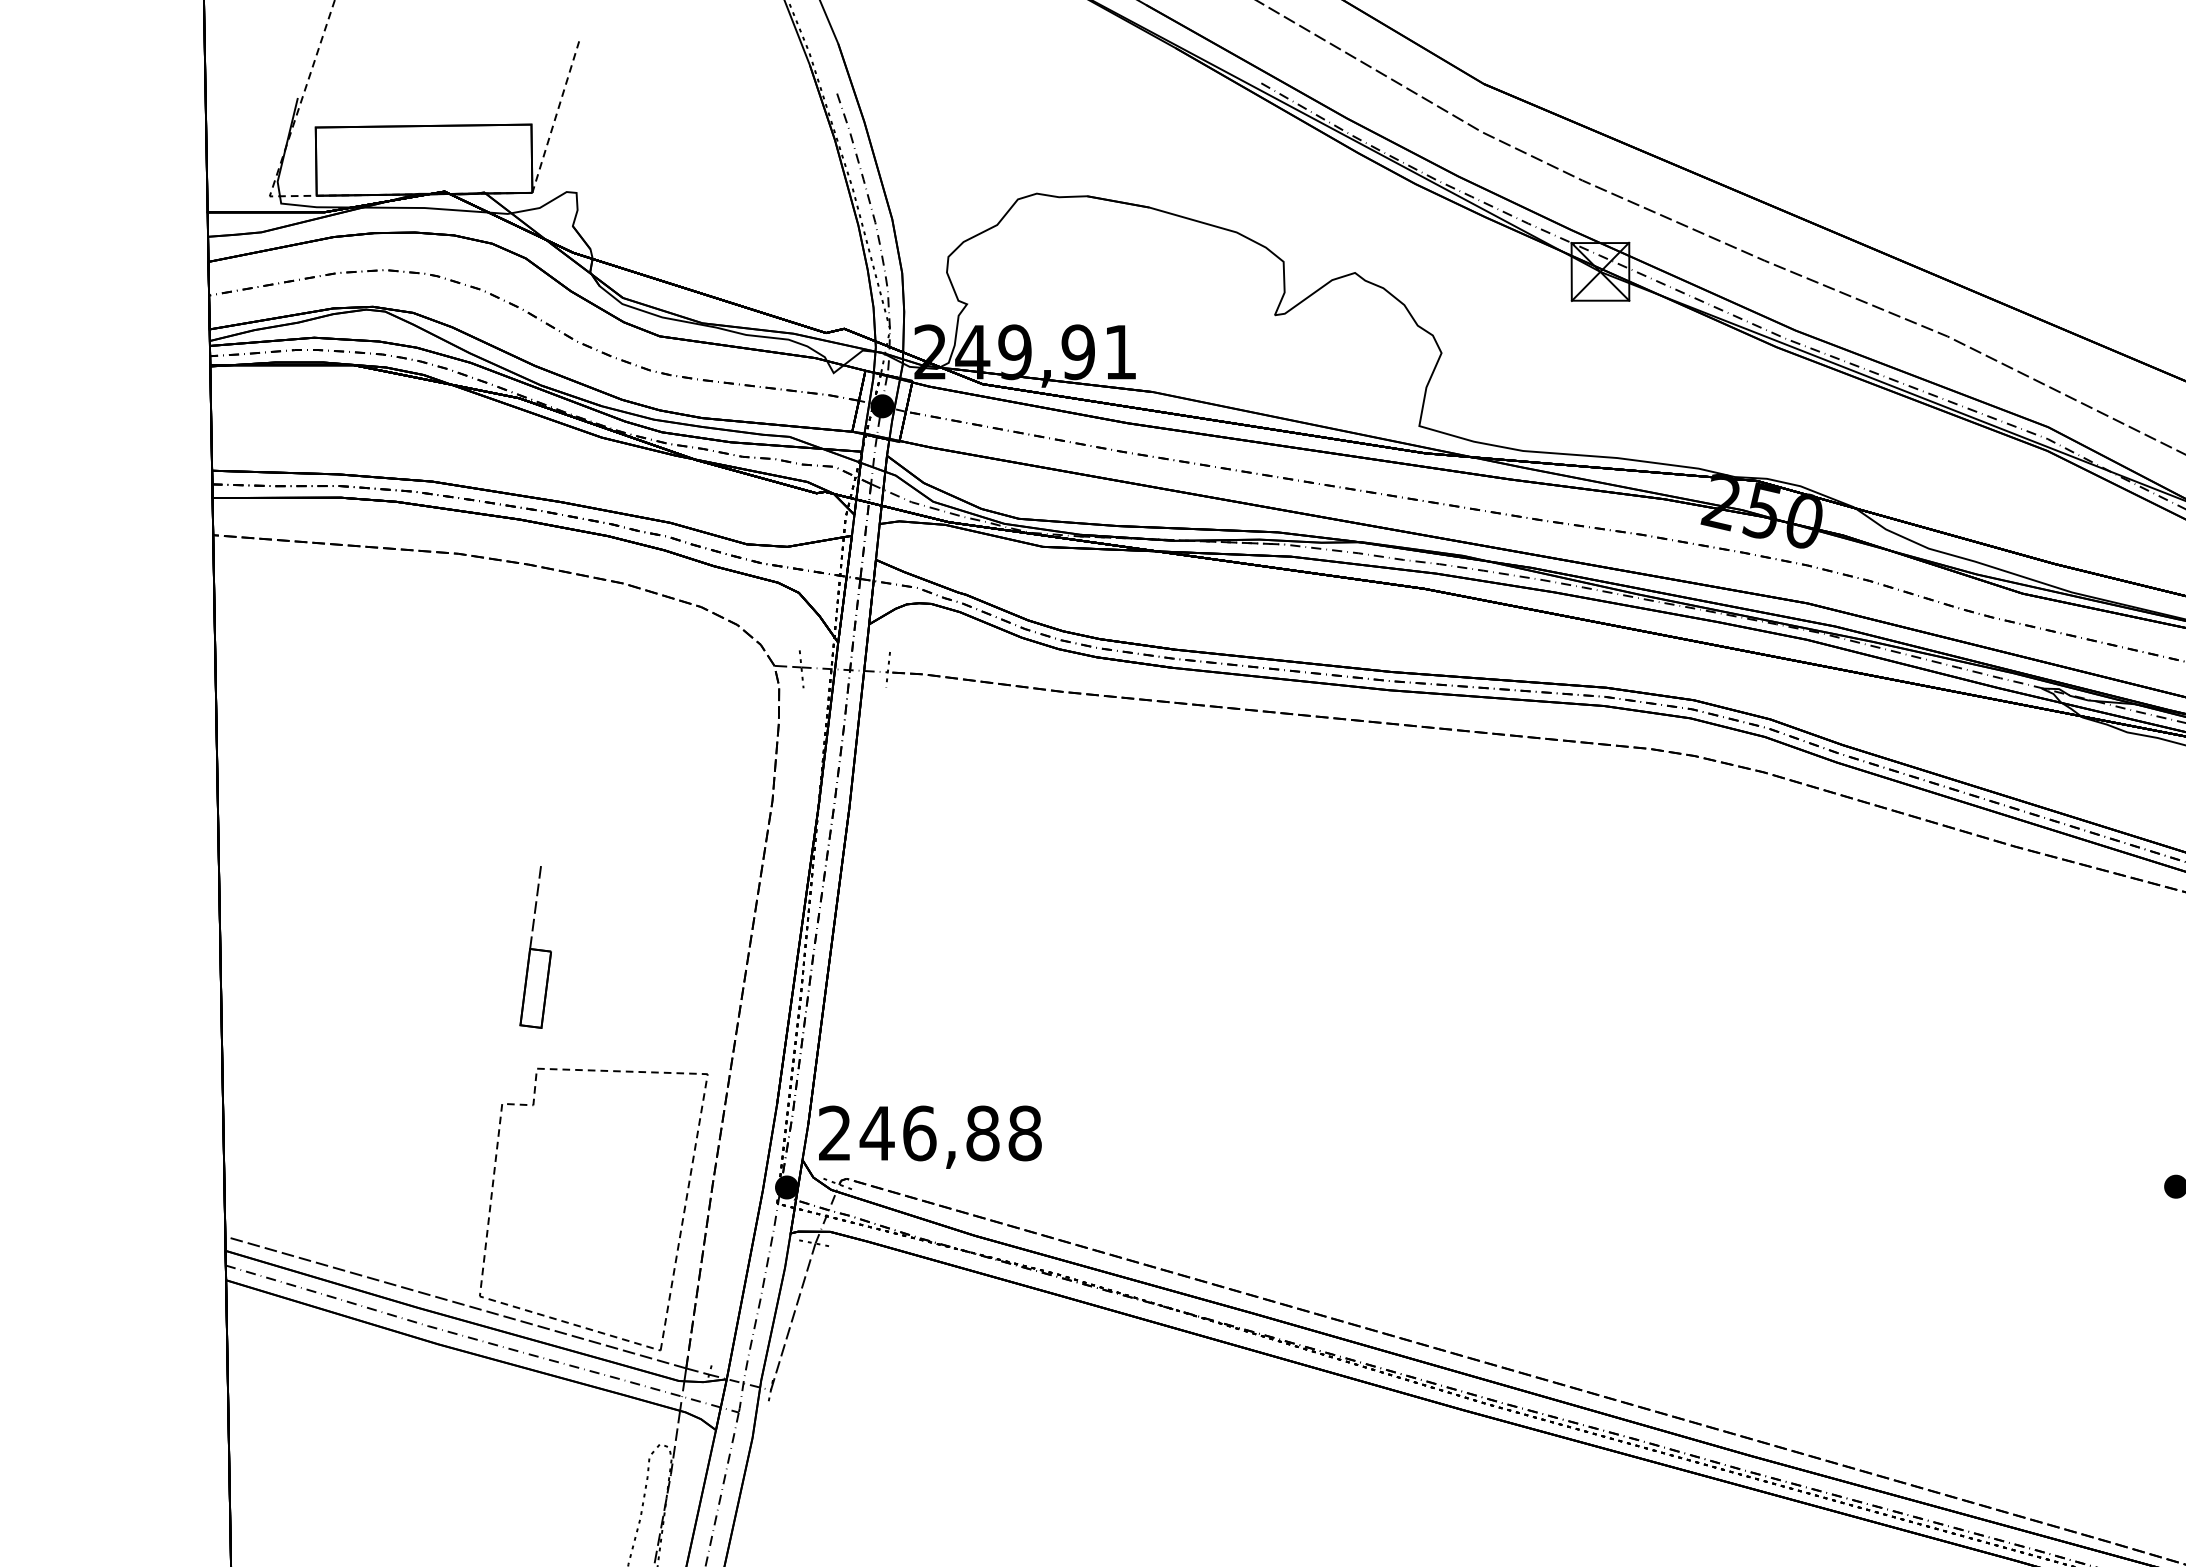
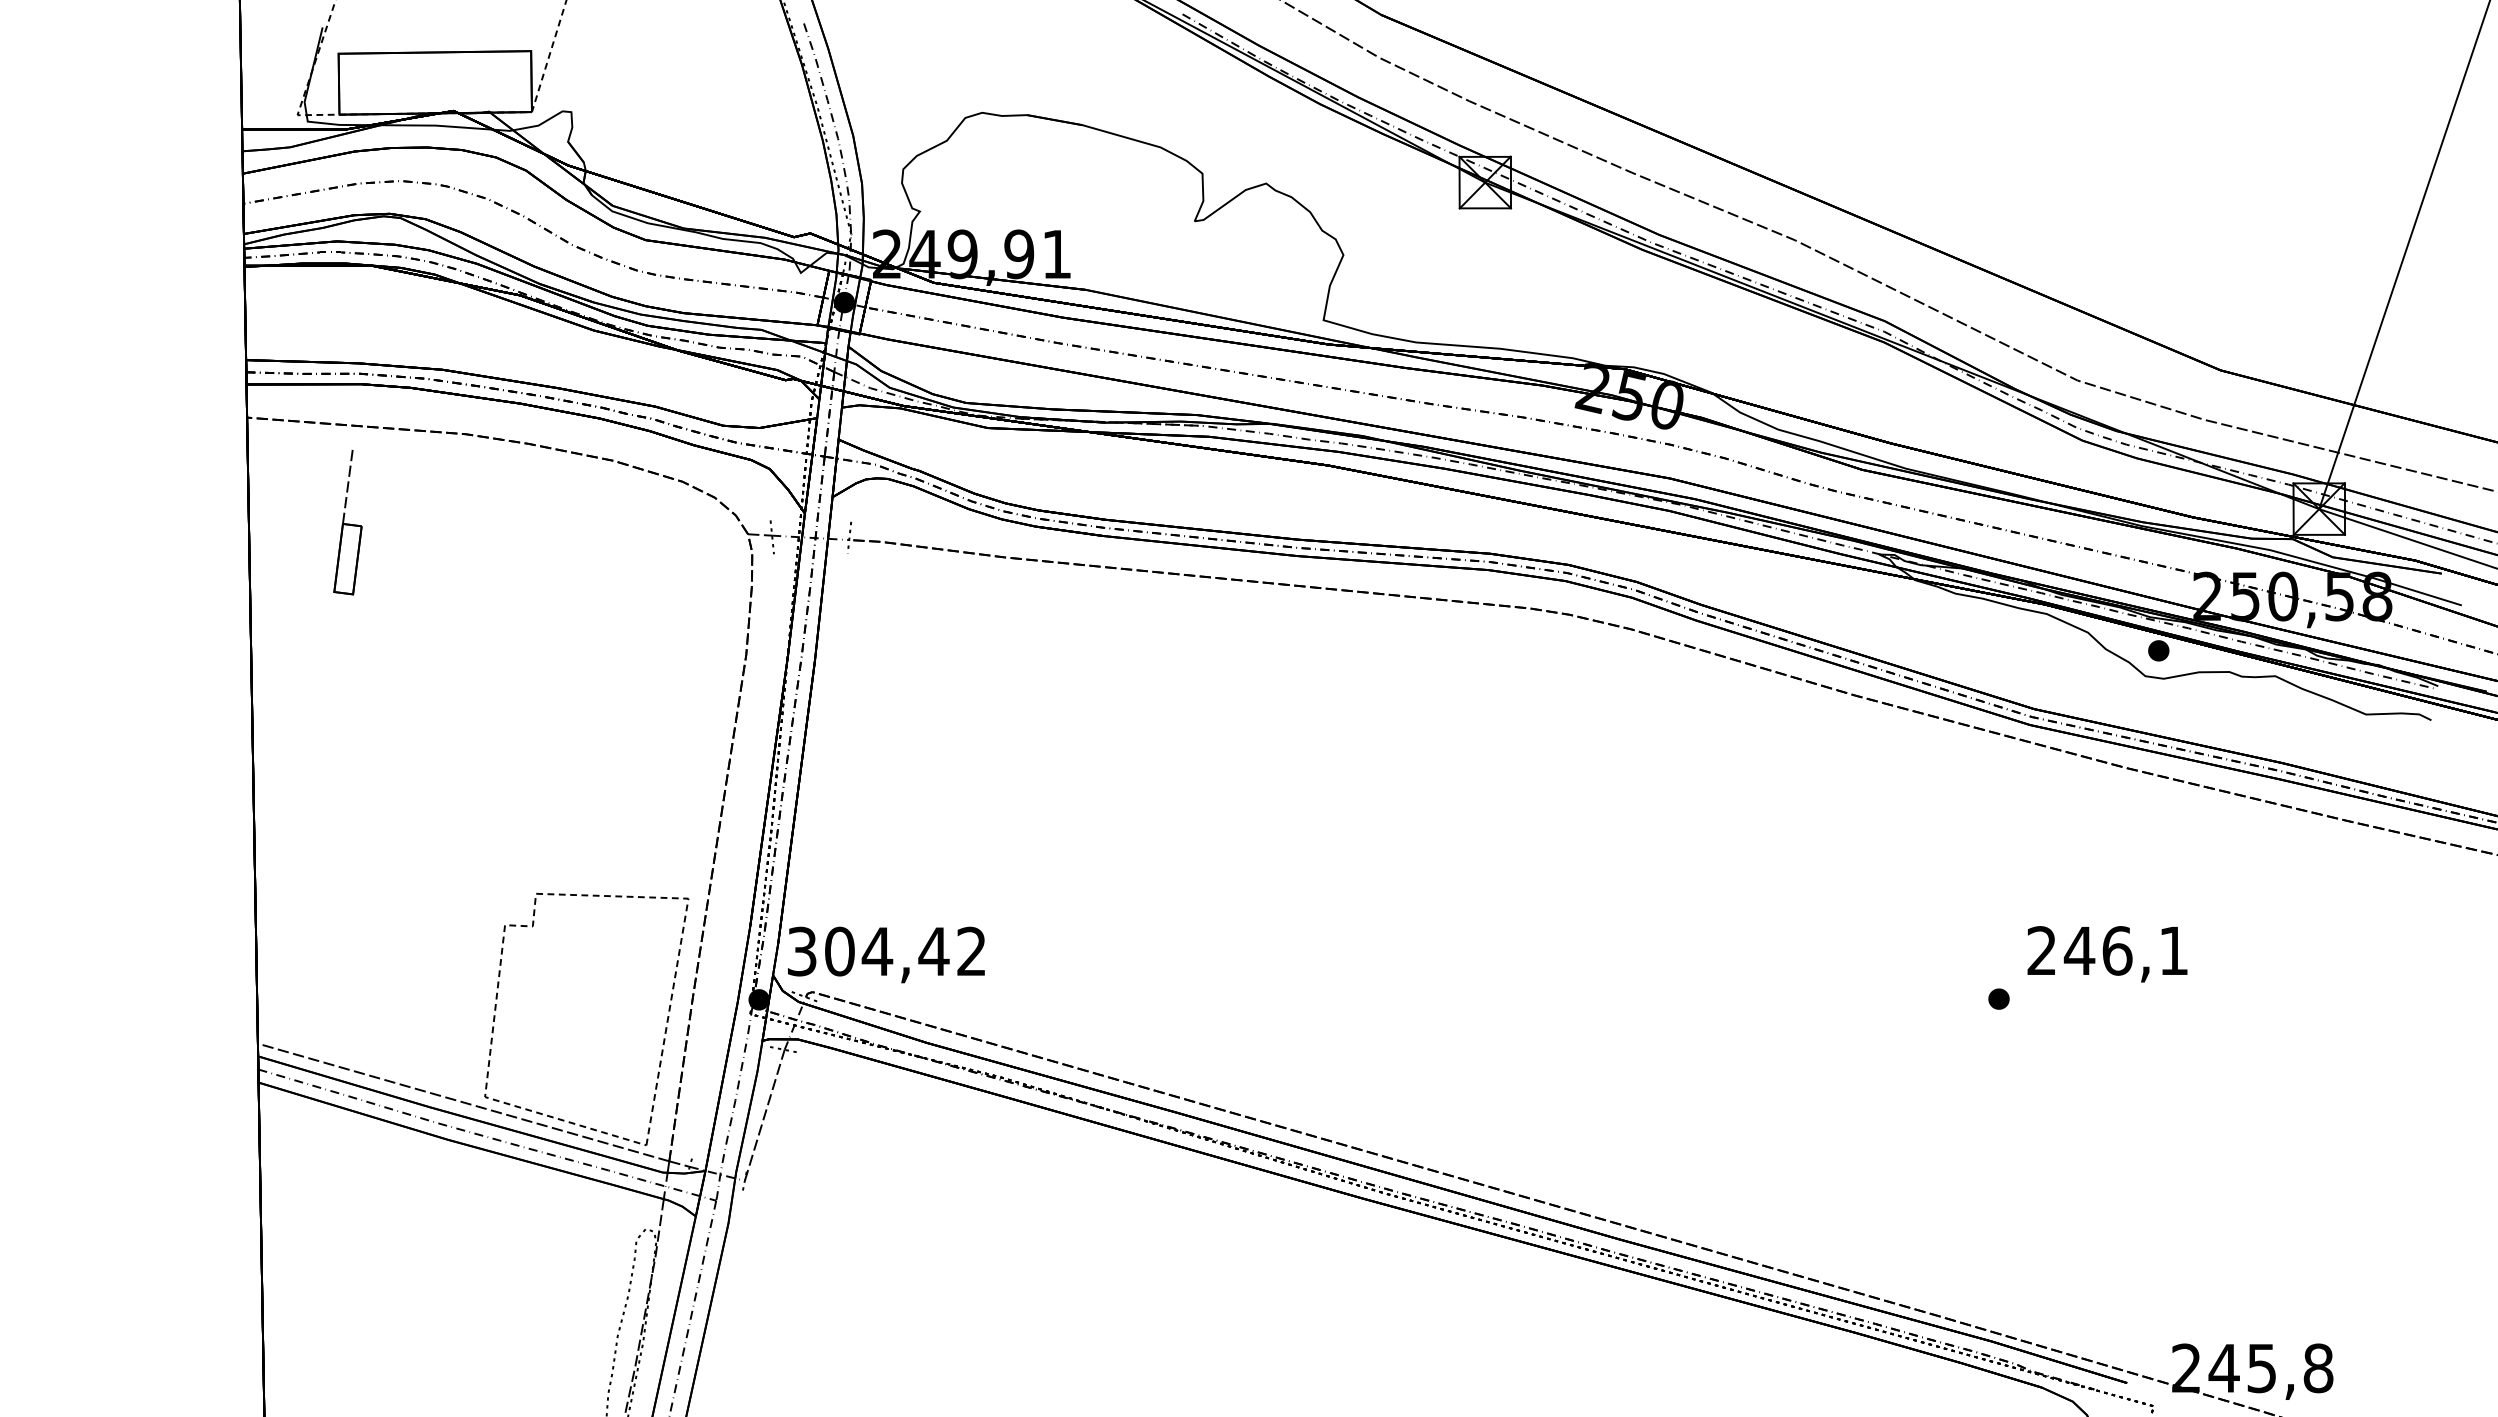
part: (535, 947) -> (347, 522), moved
text: (929, 1133) -> (886, 951), 246,88 -> 304,42

